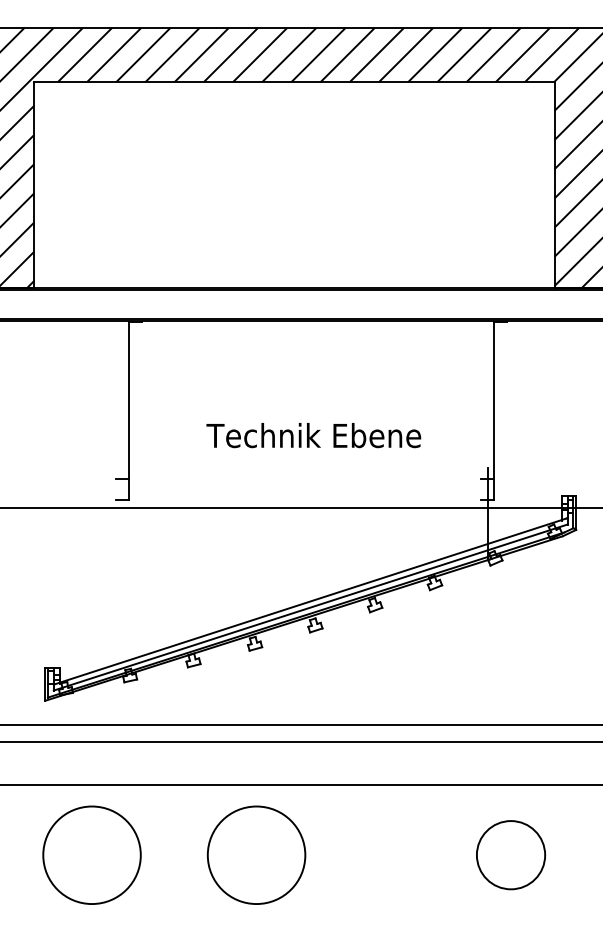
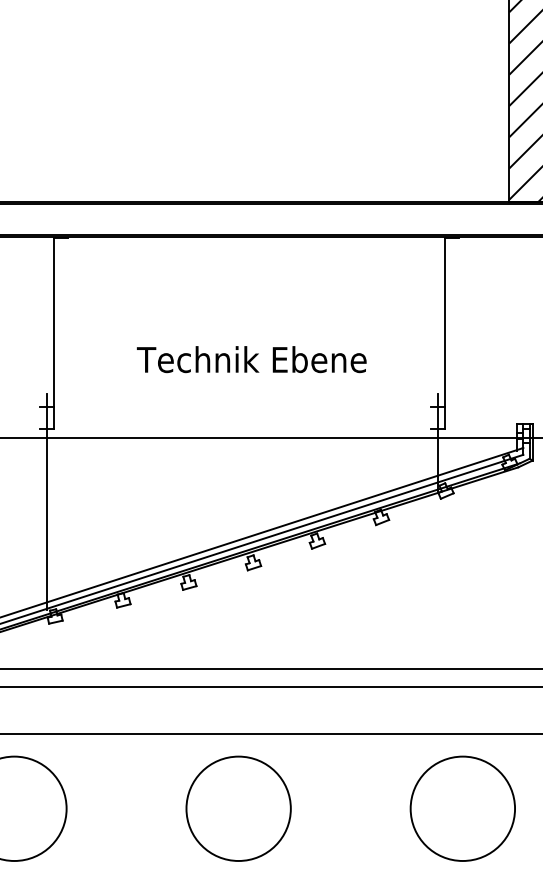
line: (122, 568) -> (47, 501), added
circle: (256, 854) -> (238, 807), moved
circle: (510, 854) -> (462, 807), size x1.43

